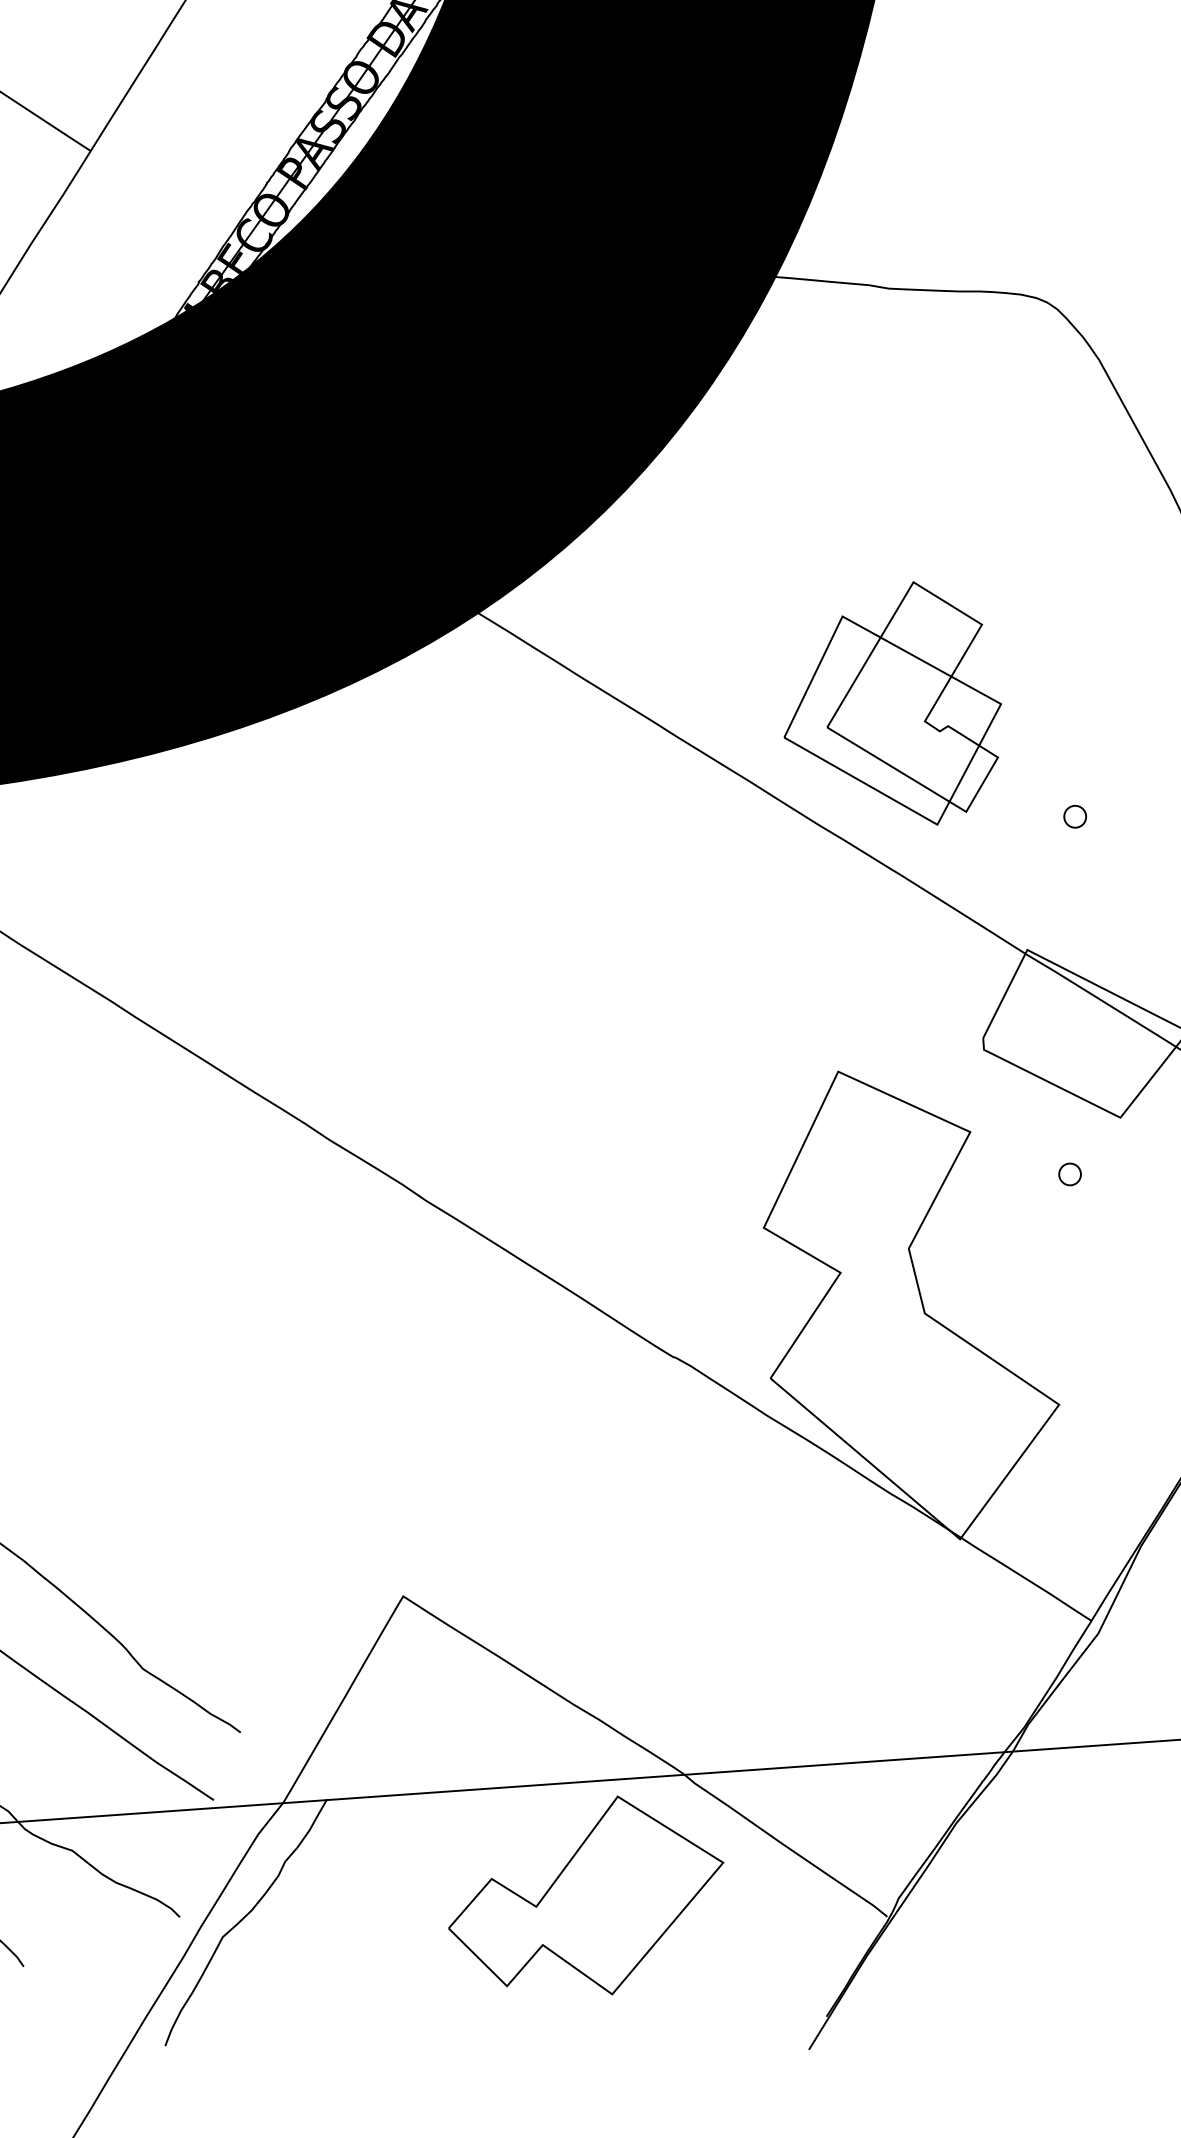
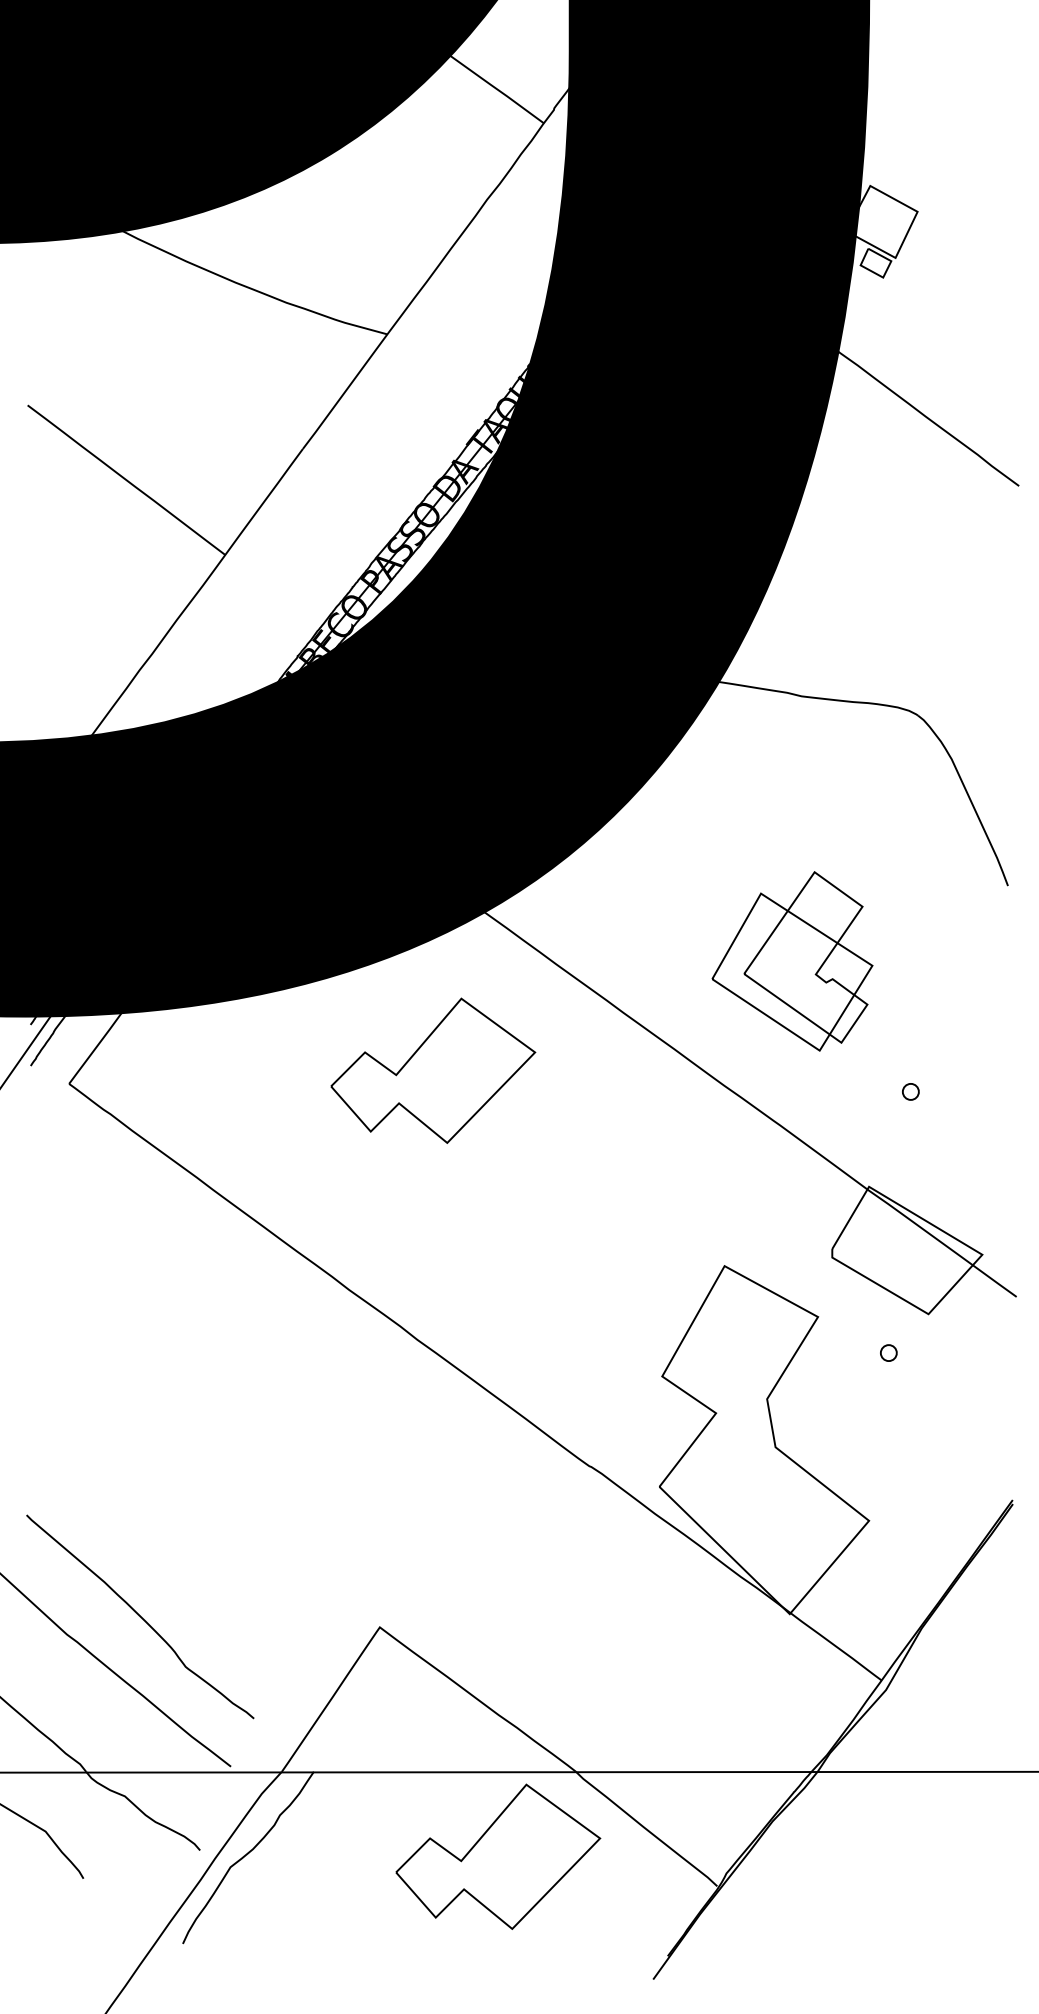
part: (891, 705) -> (792, 961), moved
part: (423, 833) -> (433, 1070), added

